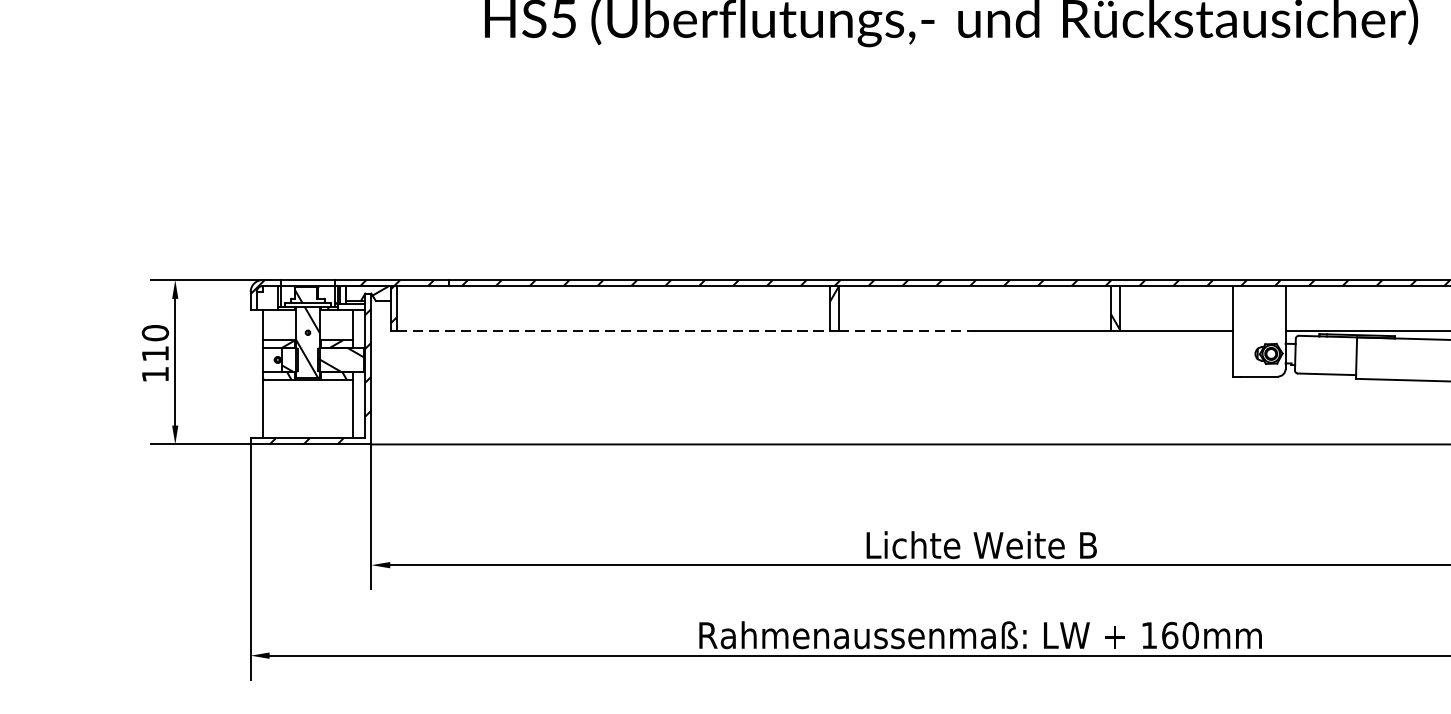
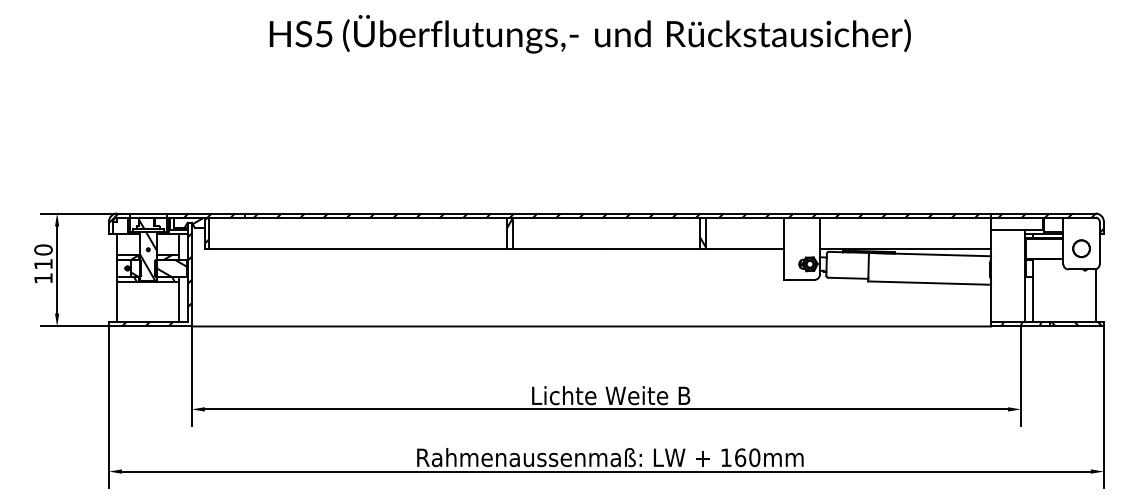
line: (613, 330) -> (358, 248), dashed -> solid
line: (906, 330) -> (559, 248), dashed -> solid

